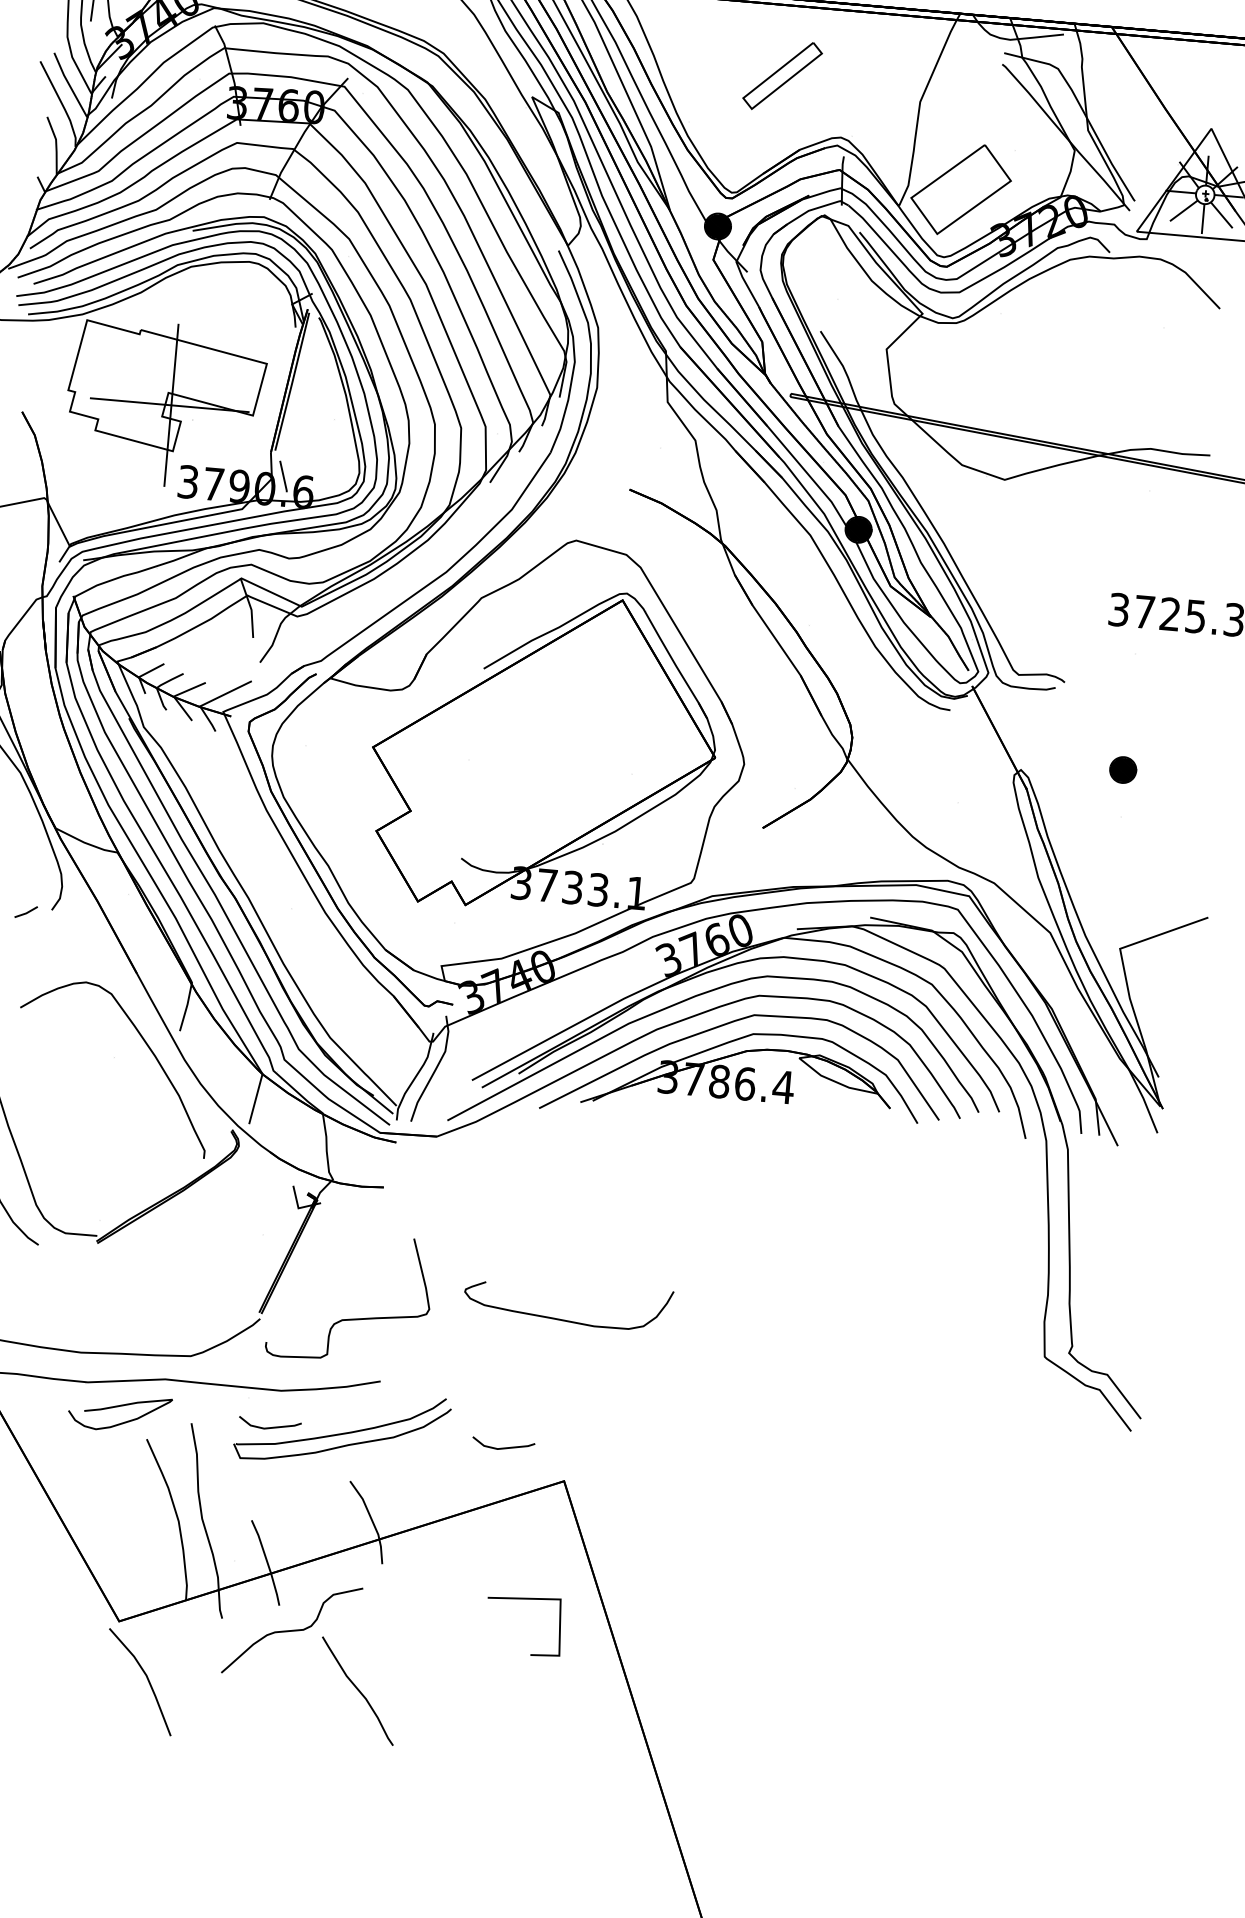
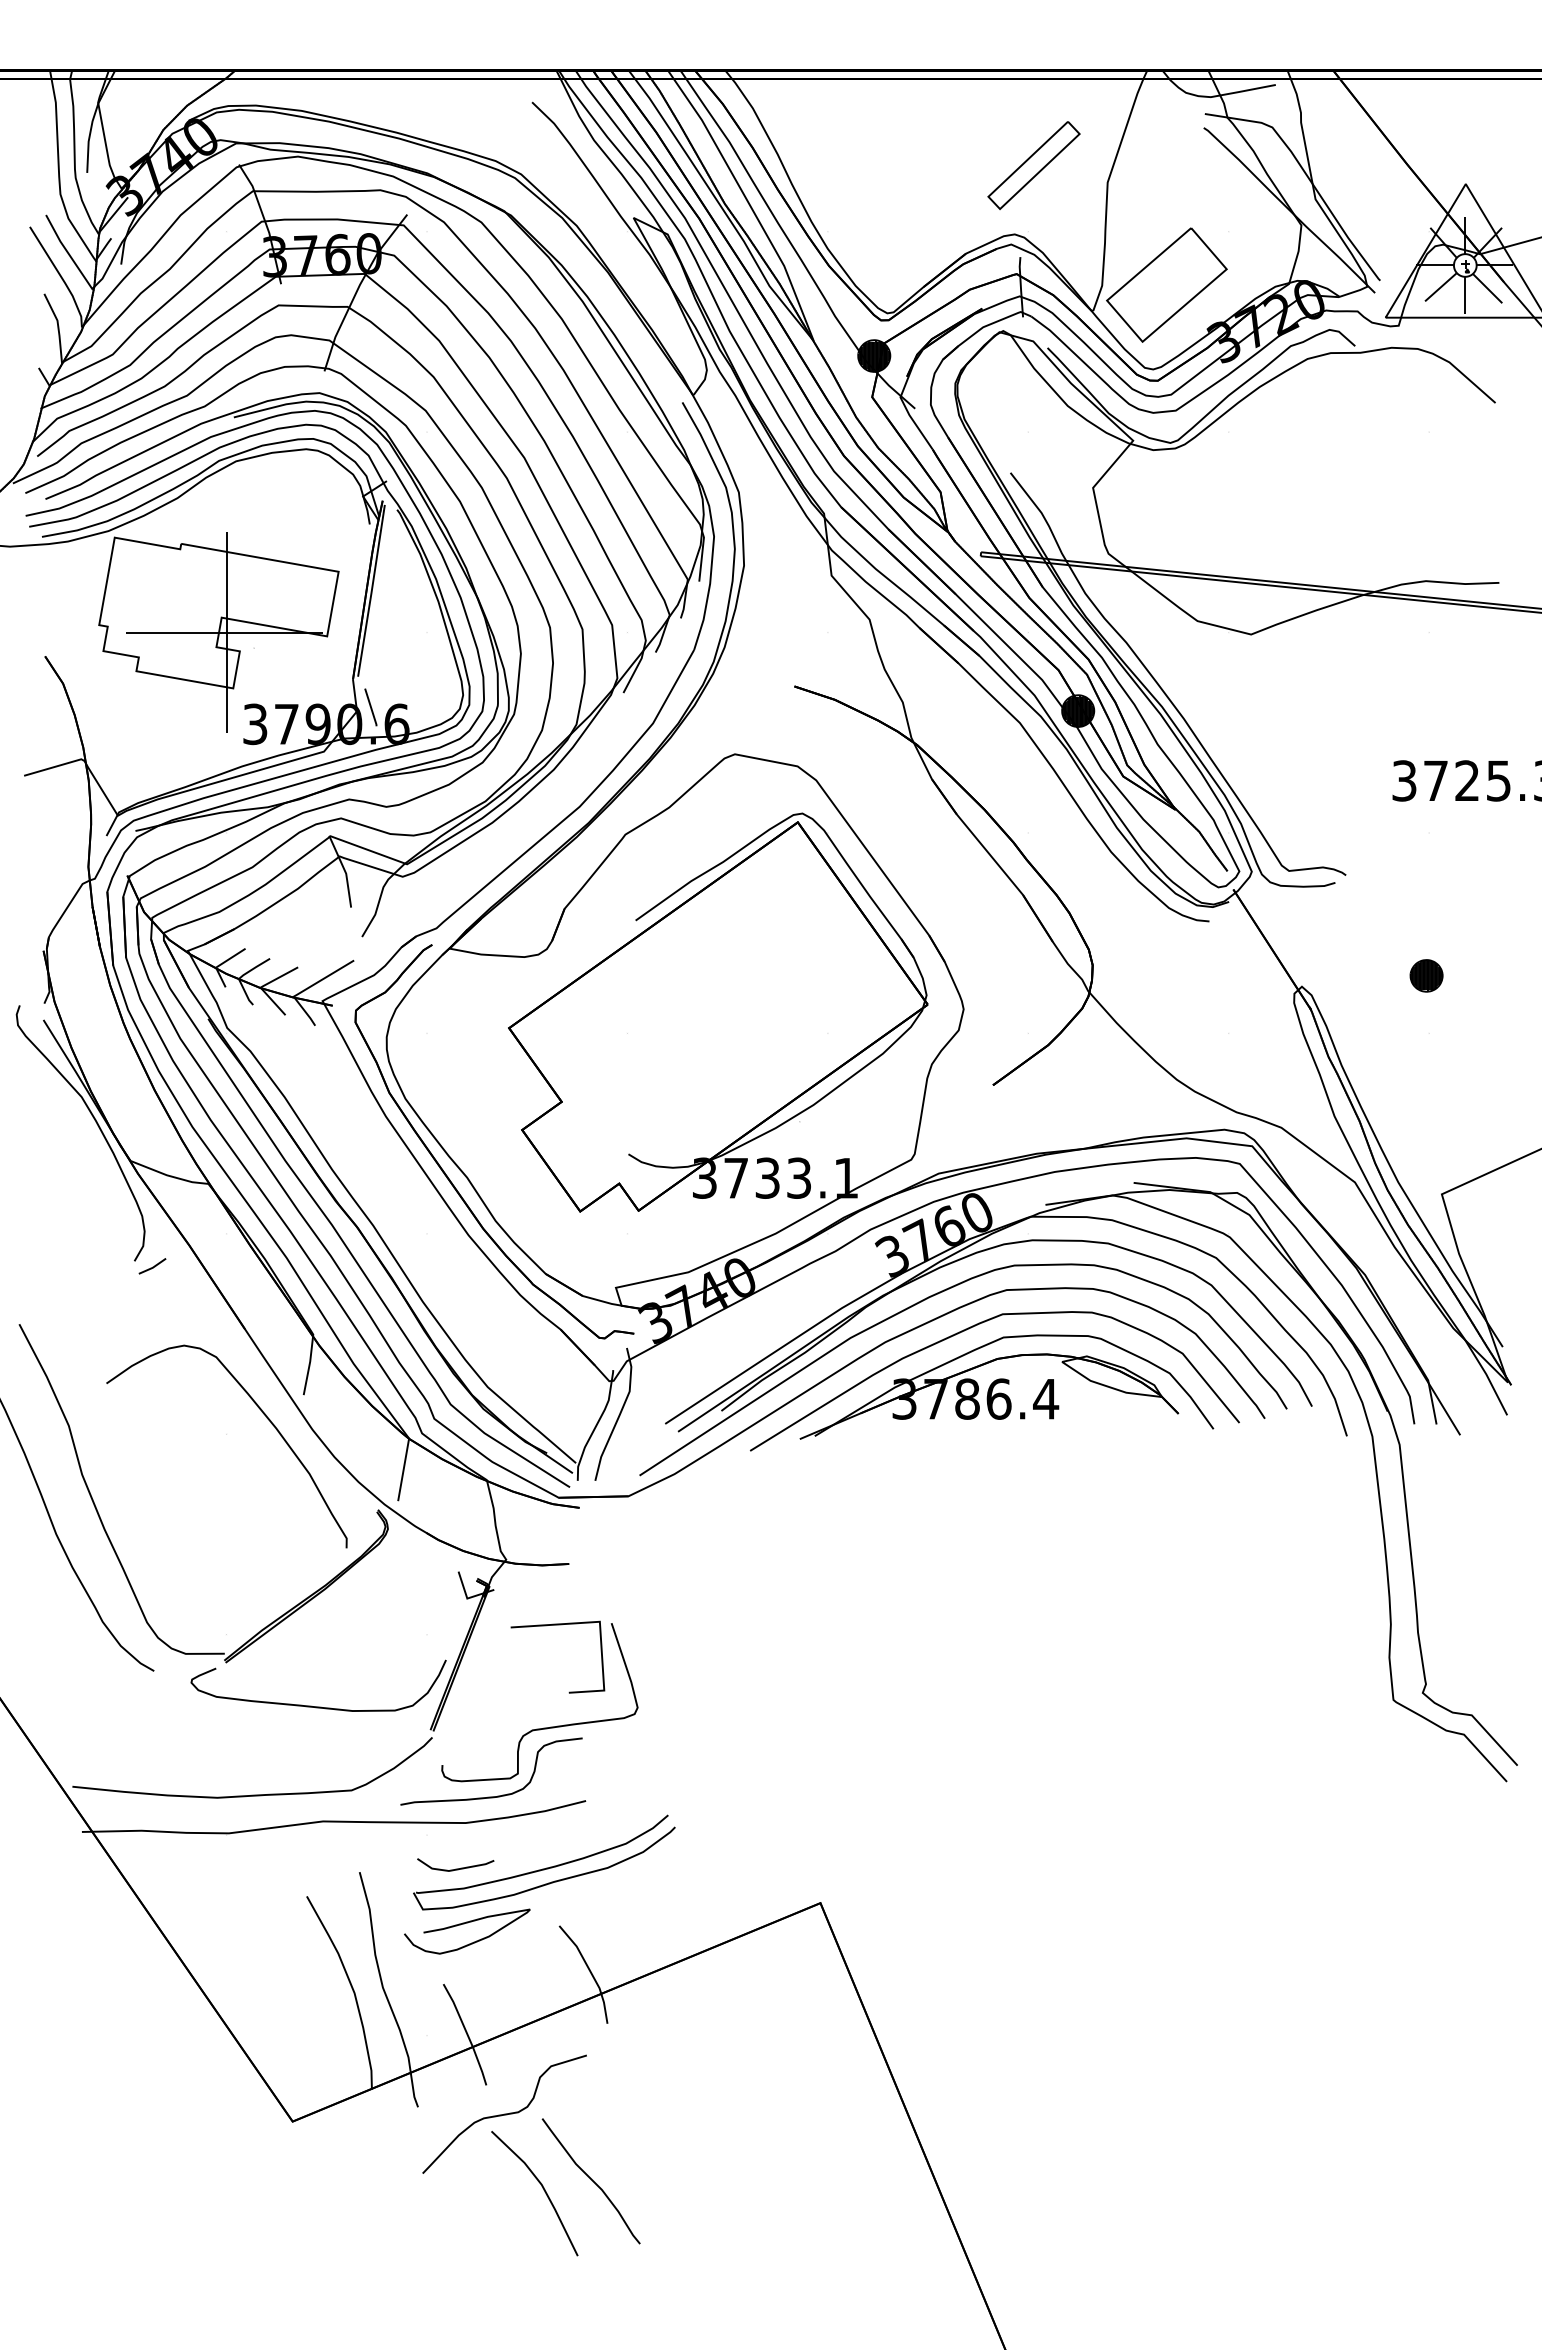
part: (782, 75) -> (1033, 165), moved
line: (26, 912) -> (152, 1266), moved
curve: (566, 1320) -> (318, 1706), moved
curve: (309, 1370) -> (497, 1795), added
curve: (118, 1407) -> (464, 1924), moved
line: (503, 1447) -> (742, 1868), removed
line: (525, 1599) -> (557, 1625), moved
line: (146, 1678) -> (542, 2188), moved

